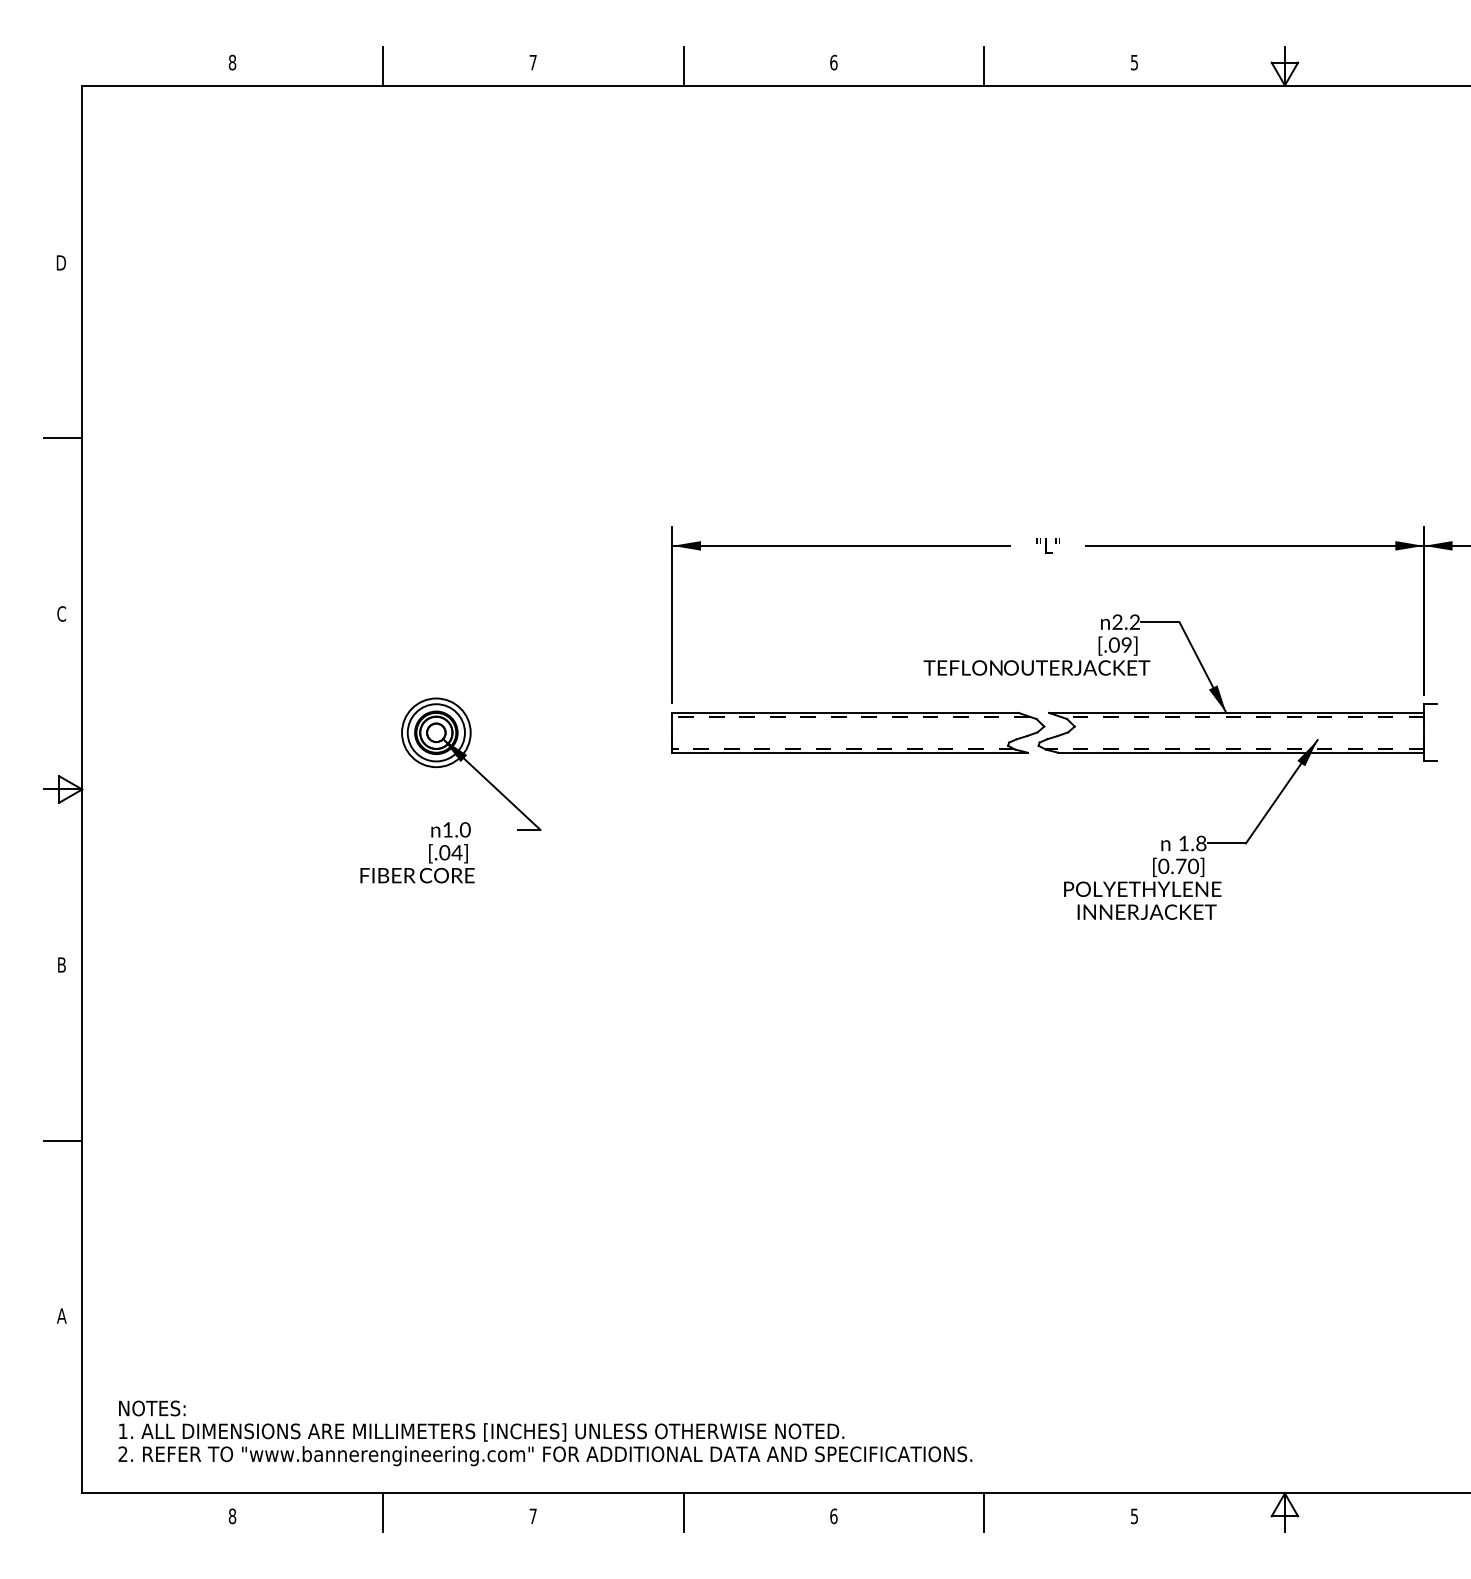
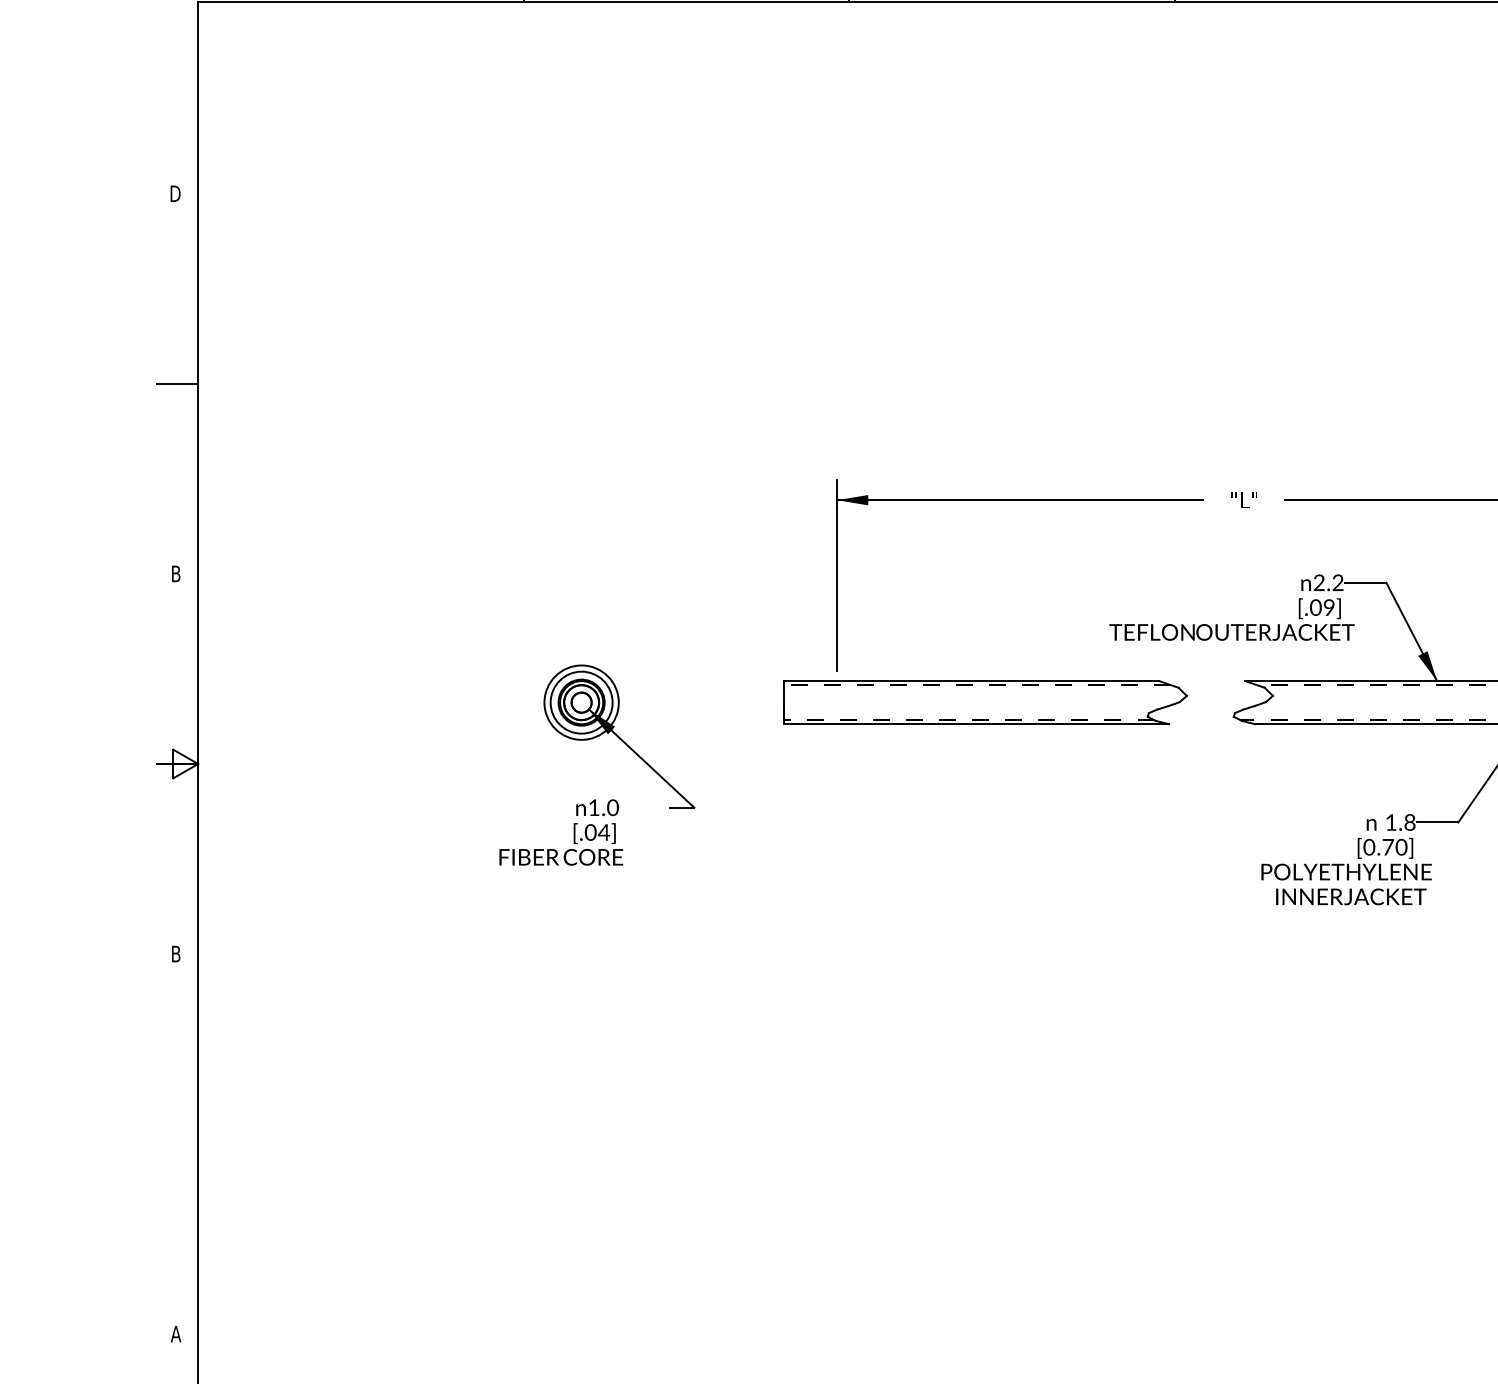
text: (61, 613) -> (175, 573), C -> B
part: (858, 732) -> (985, 702), moved
line: (63, 1140) -> (177, 1144), removed

